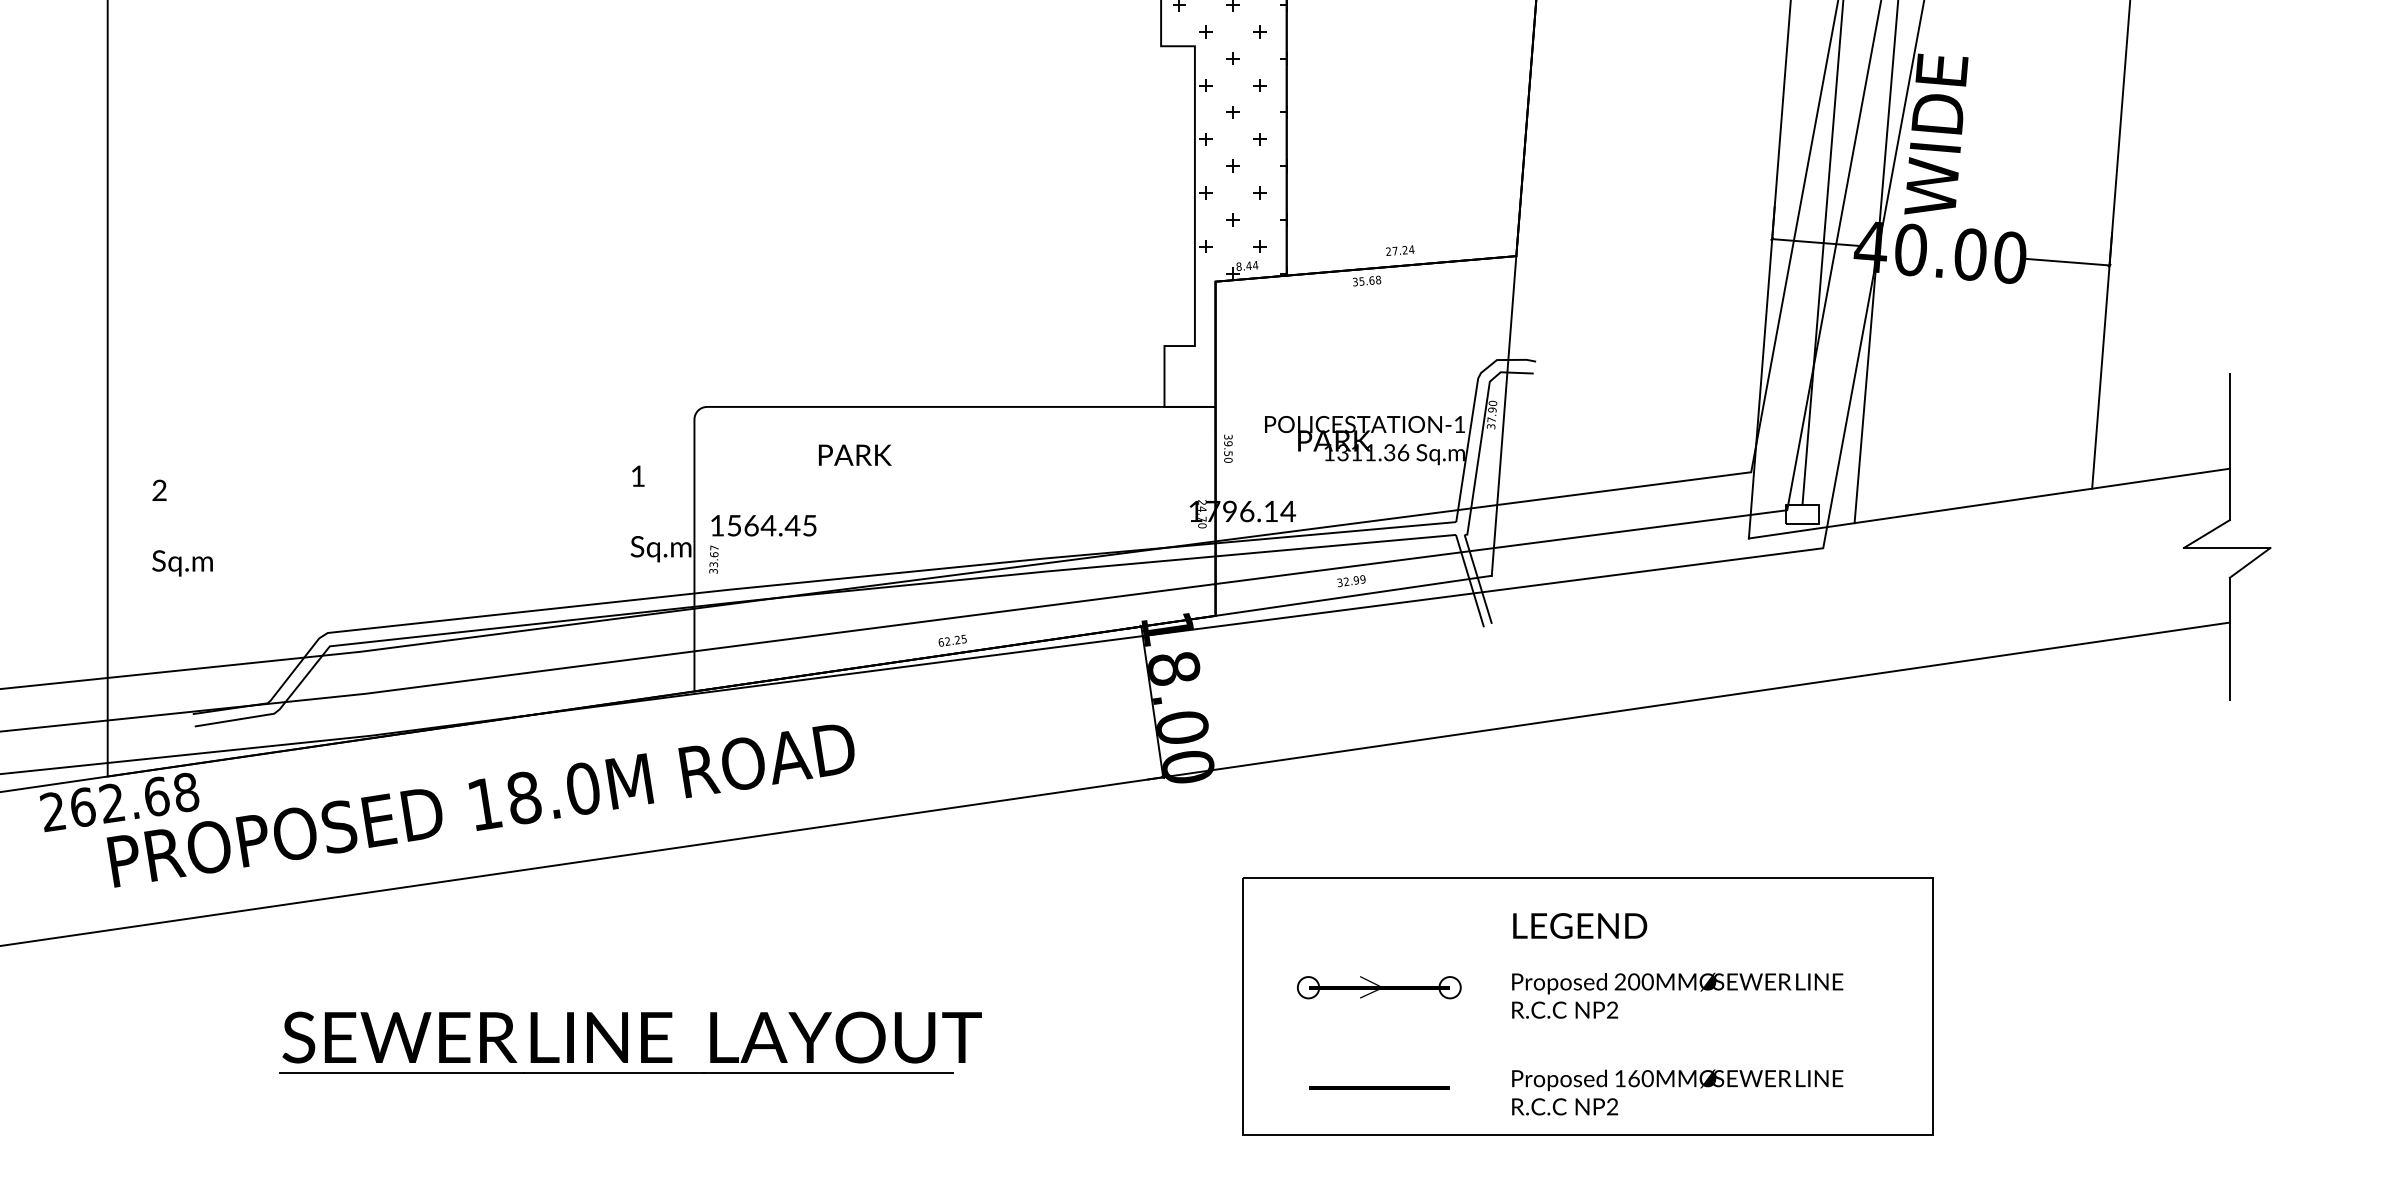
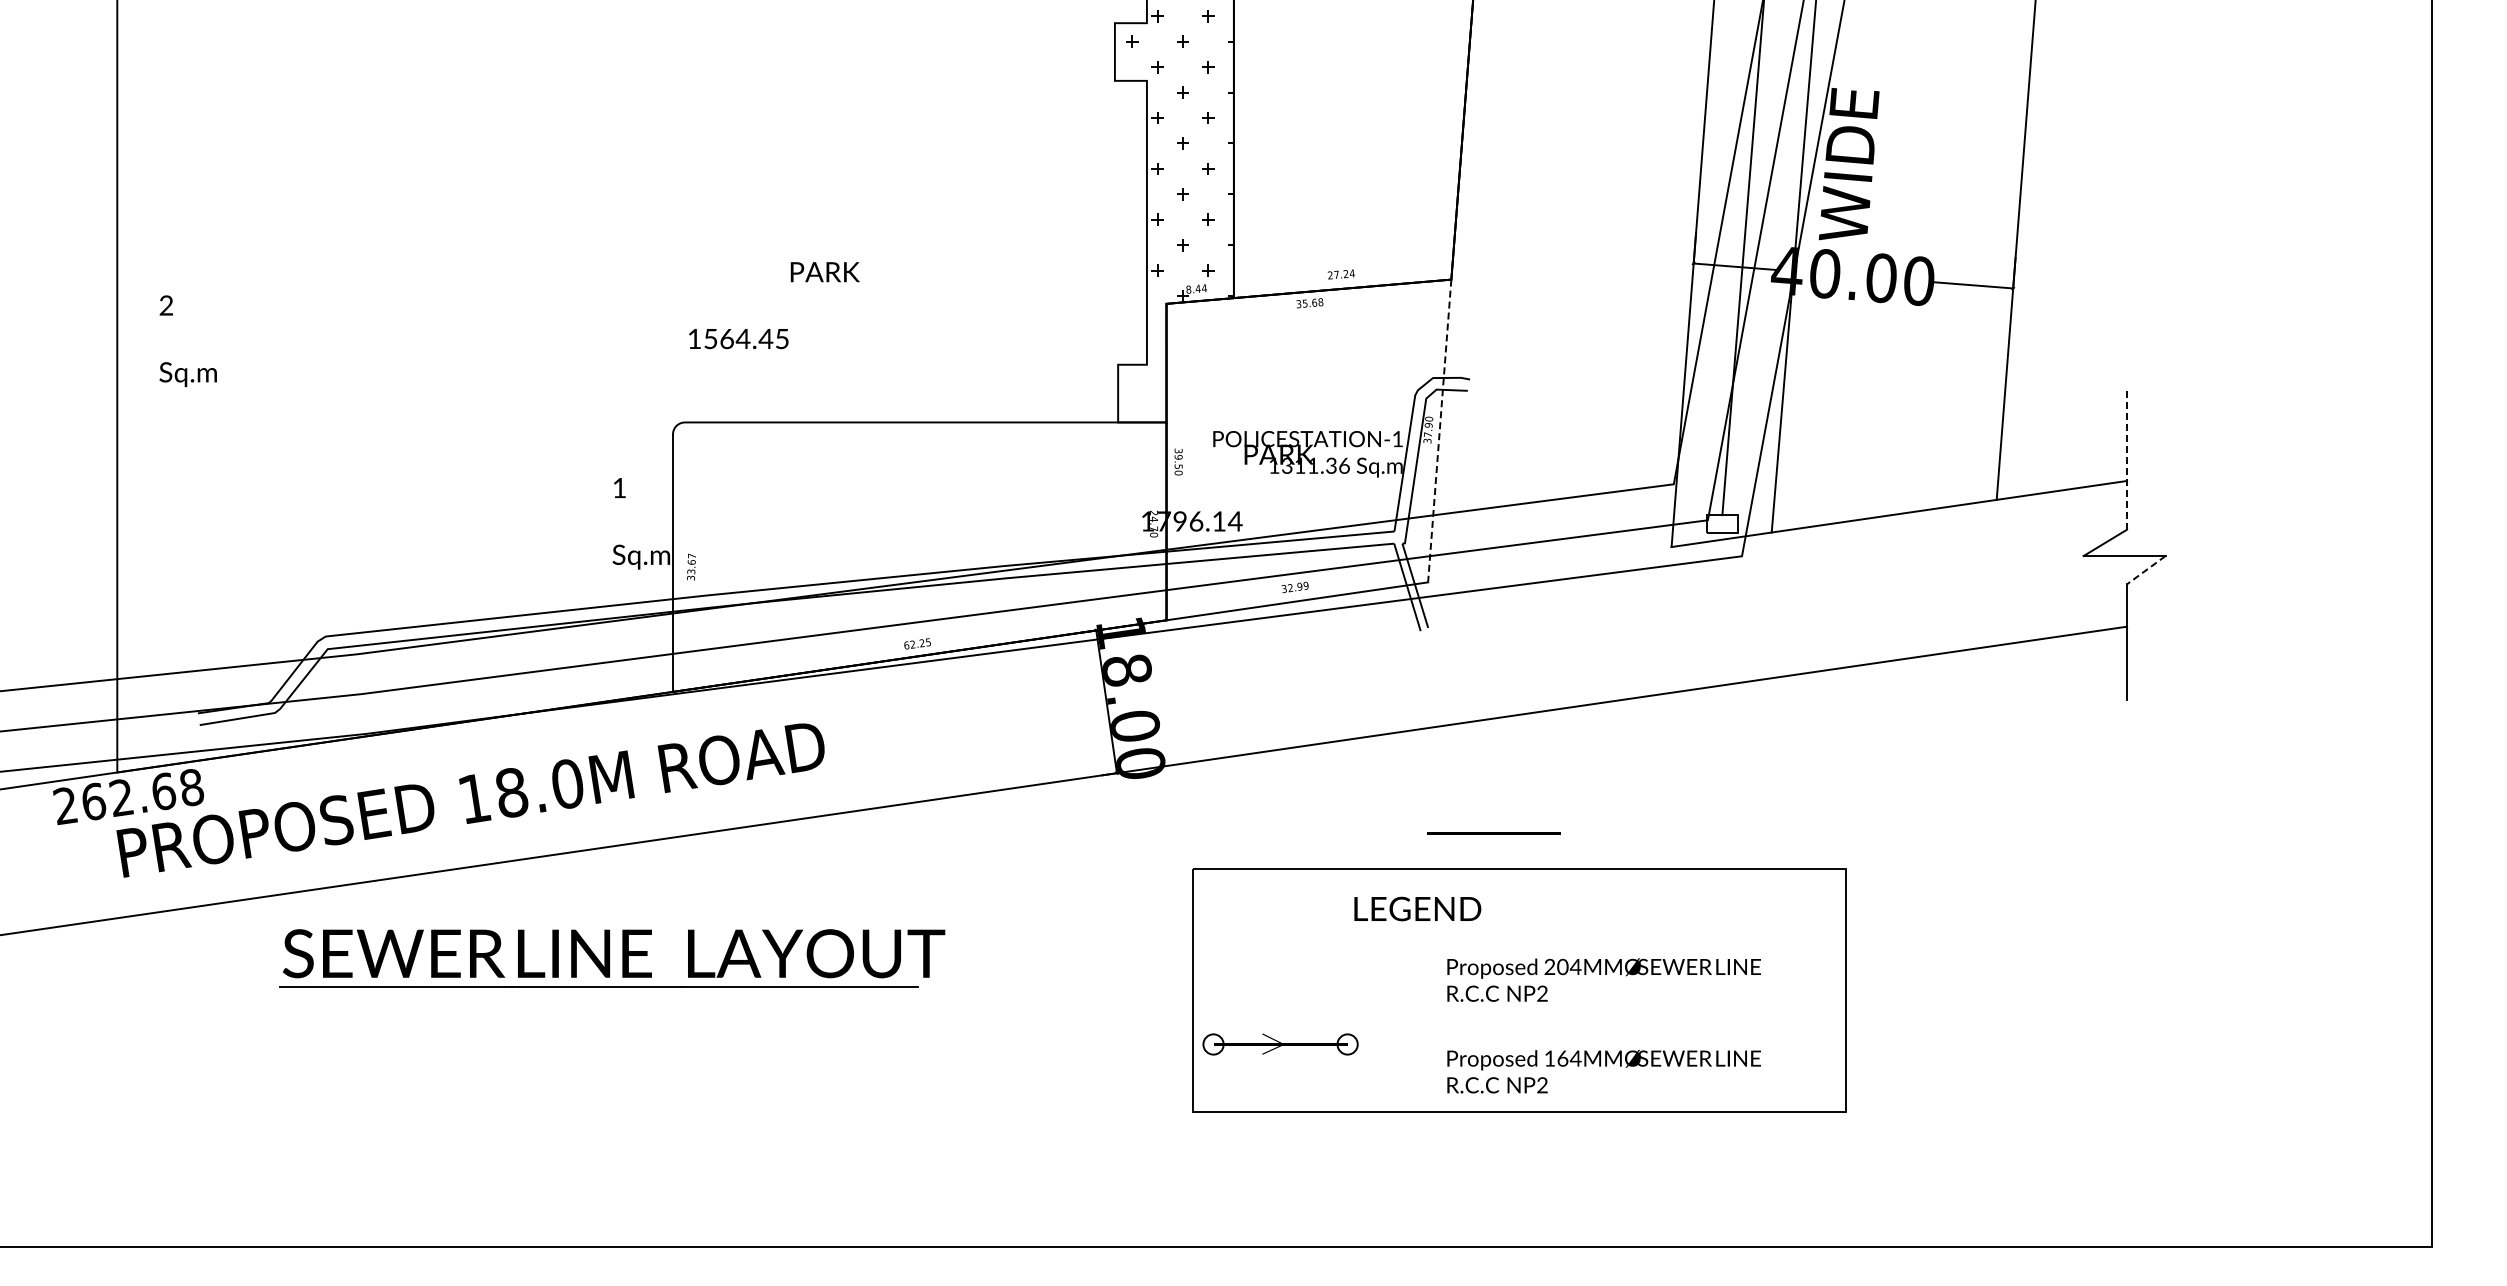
line: (1503, 416) -> (1439, 431), solid -> dashed
line: (2230, 448) -> (2127, 461), solid -> dashed
text: (521, 510) -> (509, 324), moved
line: (2250, 563) -> (2146, 570), solid -> dashed
text: (1579, 925) -> (1417, 908), moved
text: (1647, 981) -> (1575, 966), 200MMØ -> 204MMØ
part: (1379, 987) -> (1280, 1044), moved
part: (630, 1042) -> (612, 958), moved
text: (1647, 1078) -> (1575, 1058), 160MMØ -> 164MMØ
line: (1379, 1088) -> (1493, 833), moved

